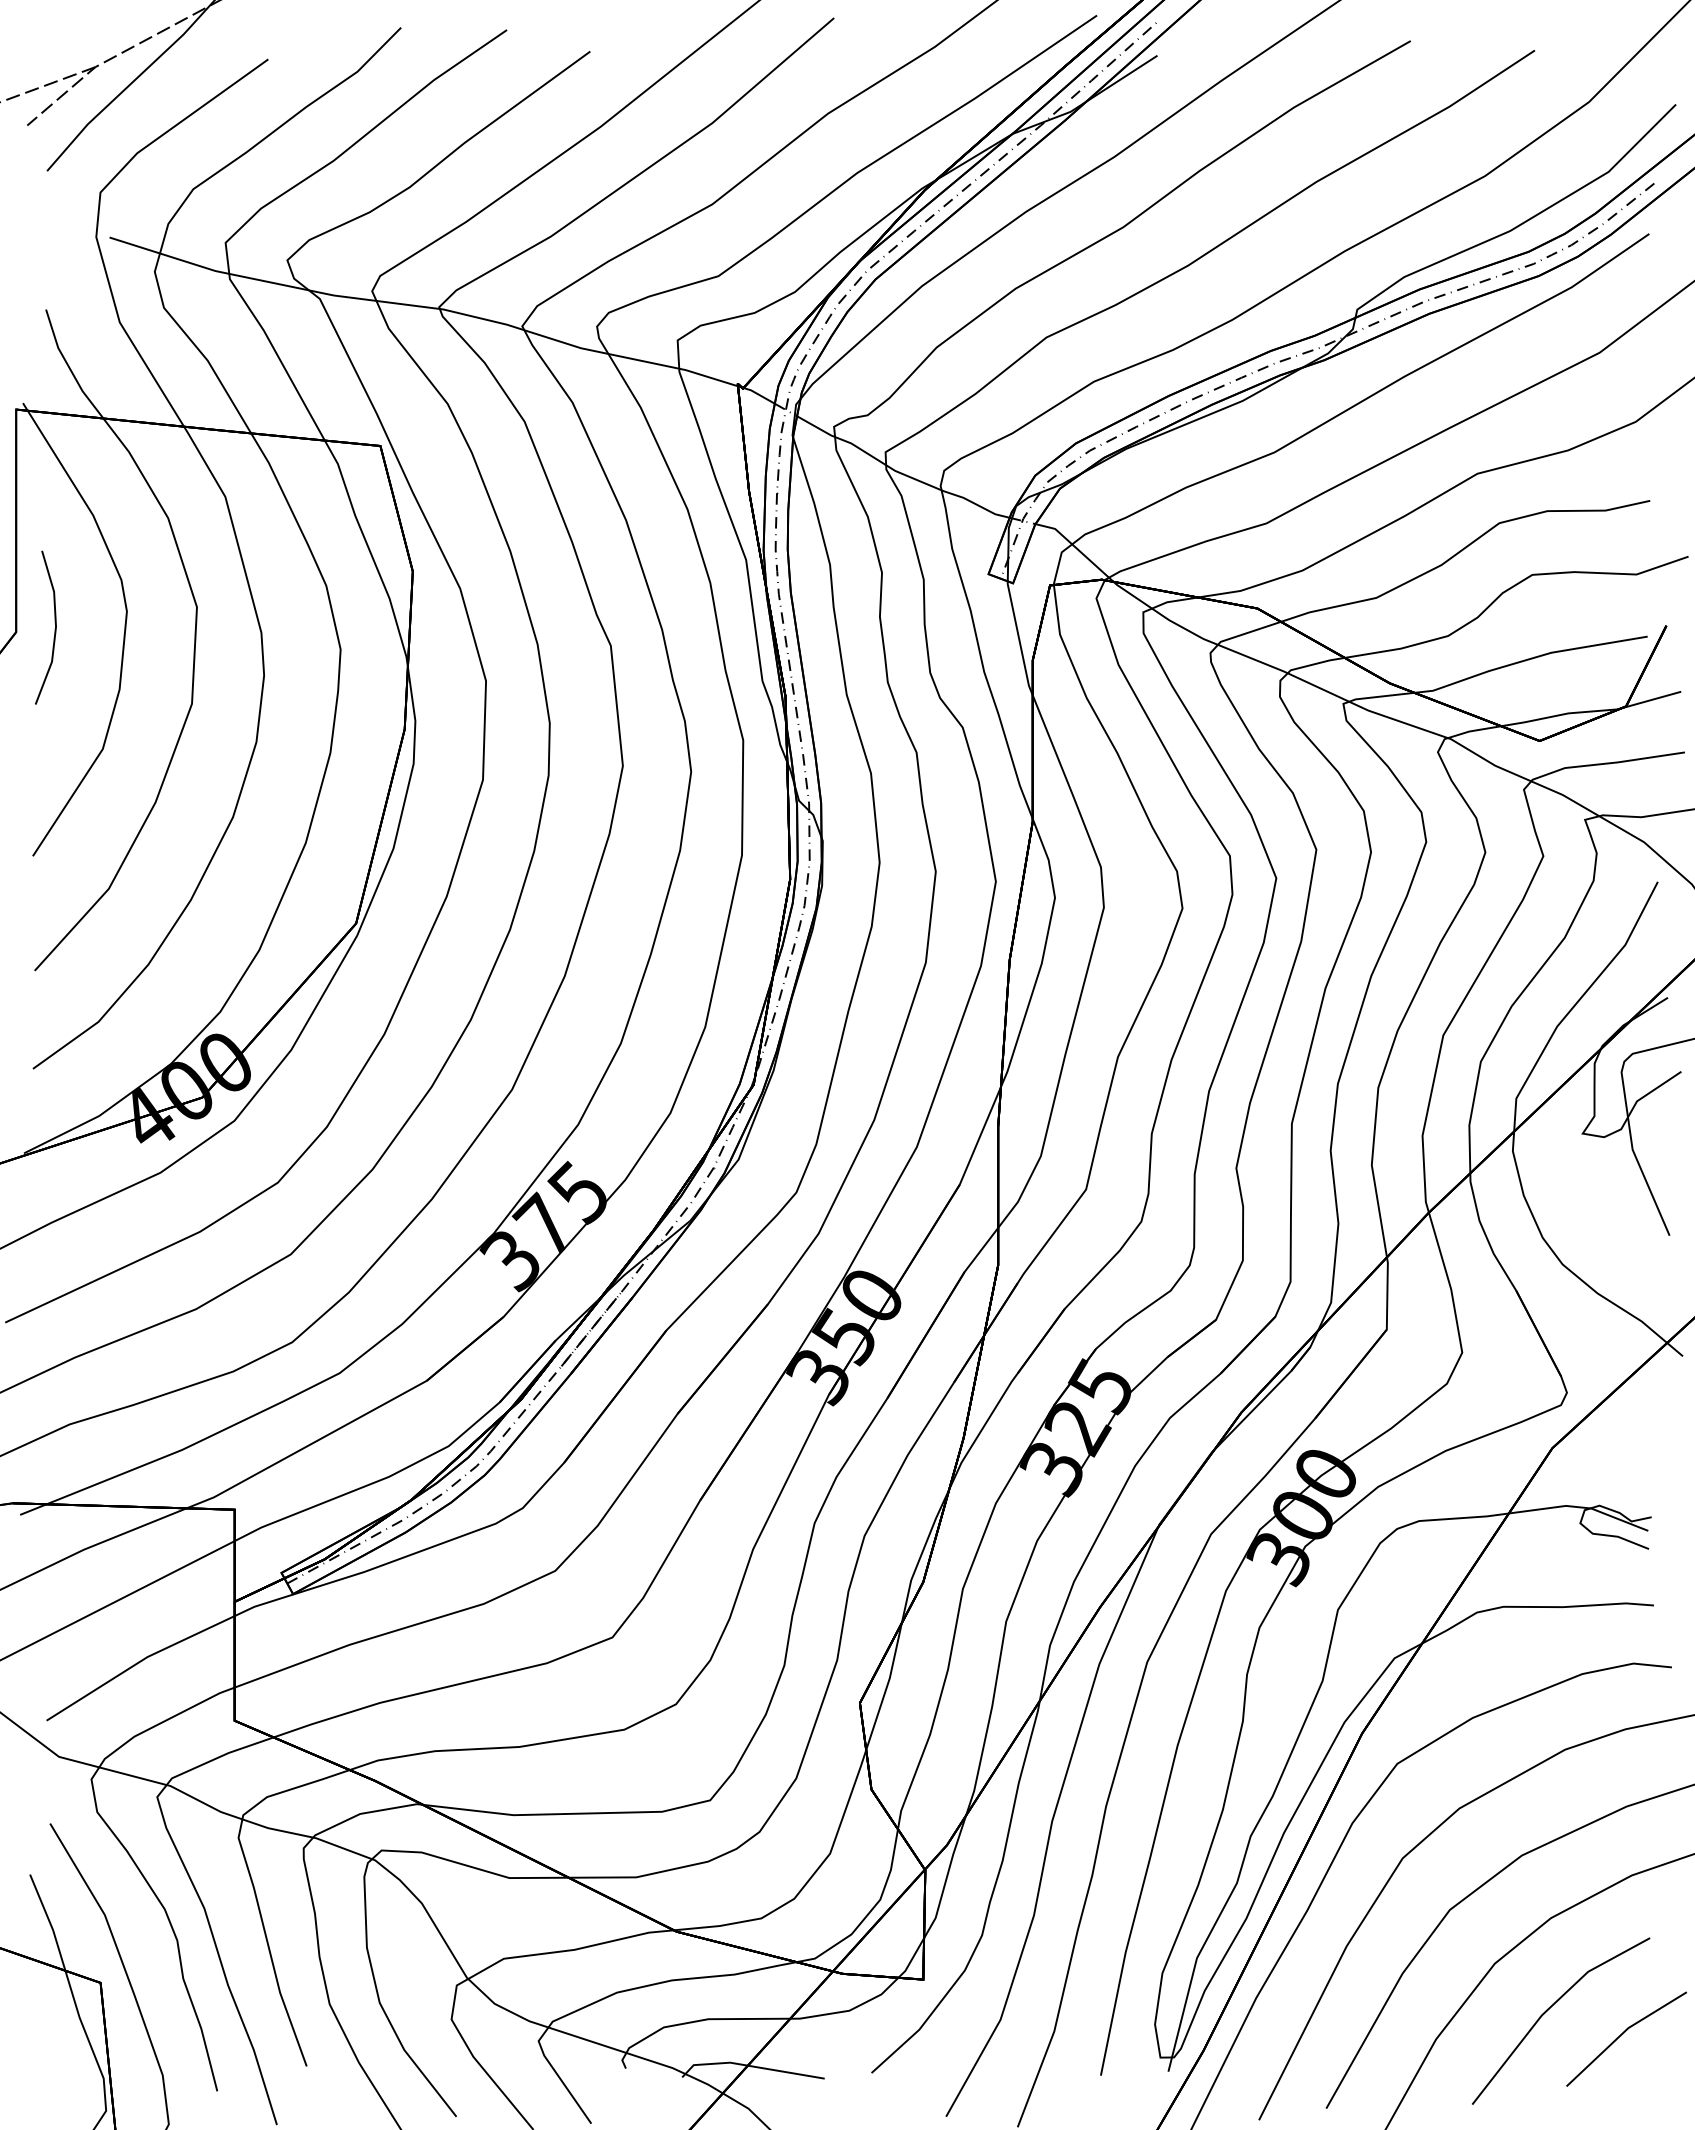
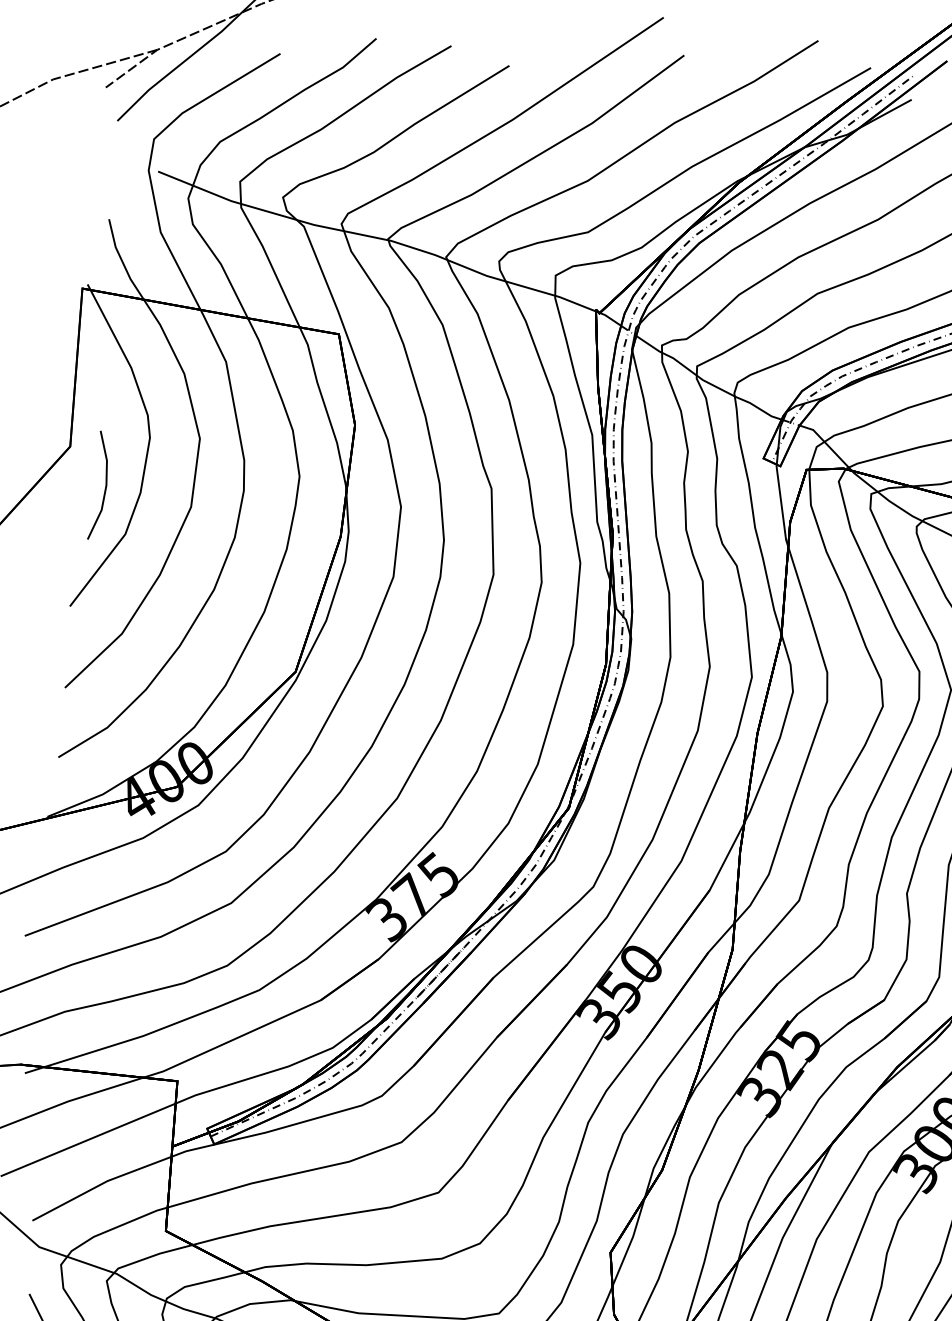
line: (54, 629) -> (105, 487), moved

